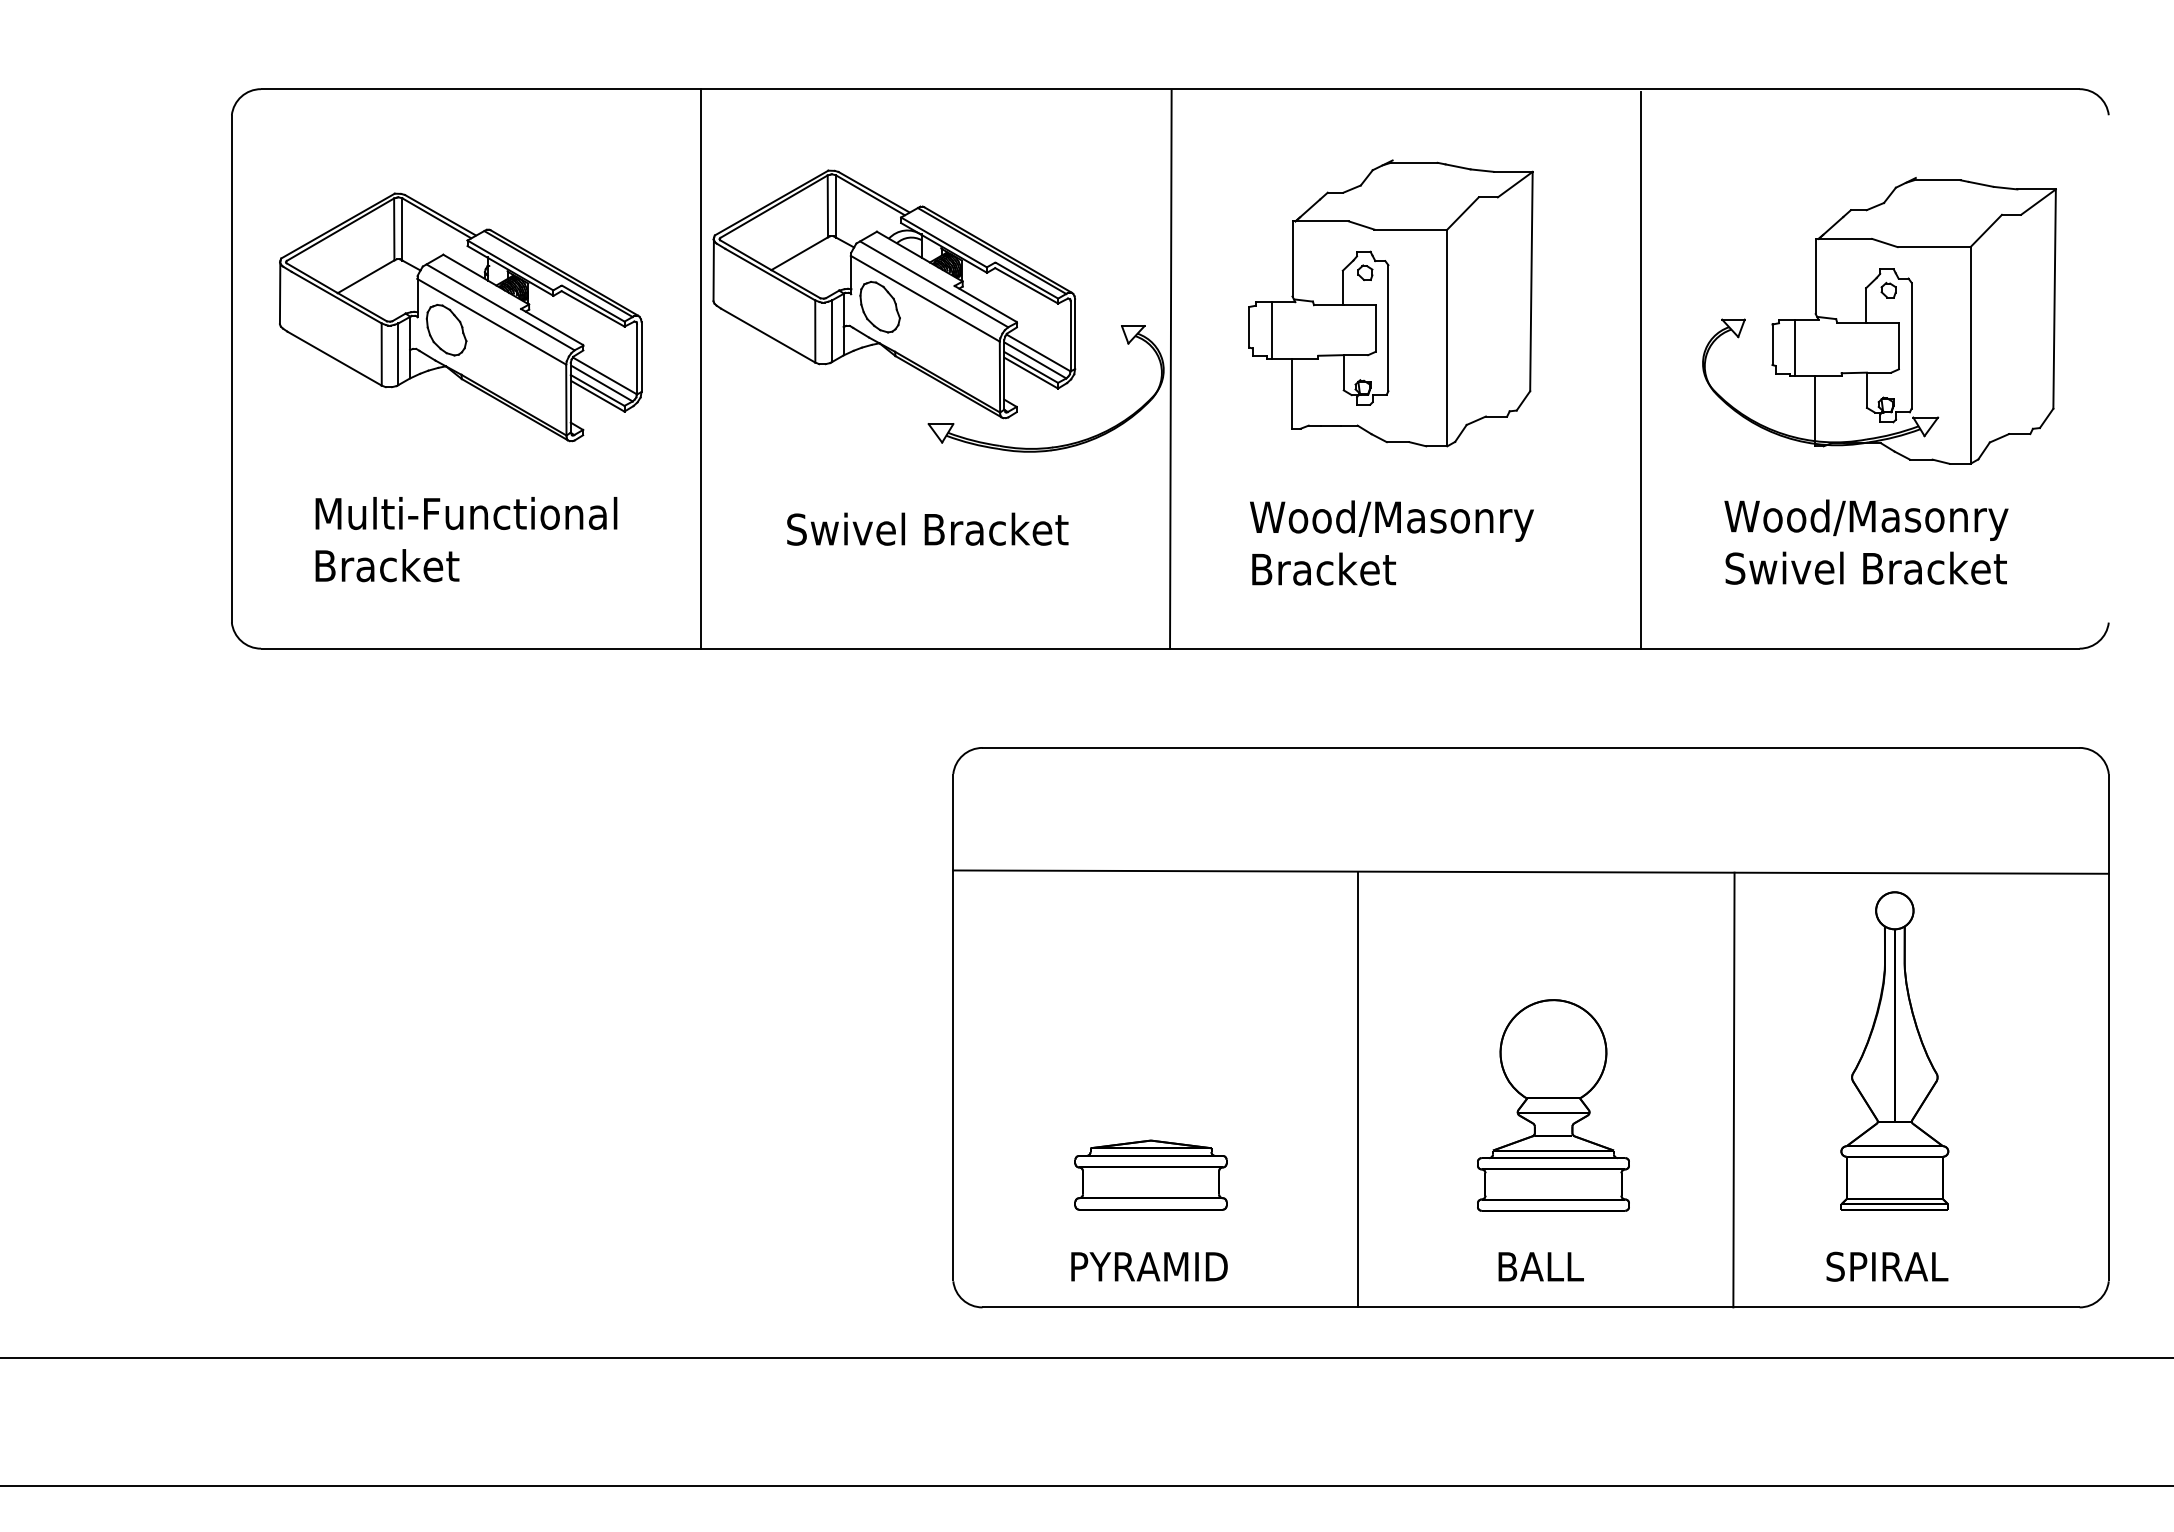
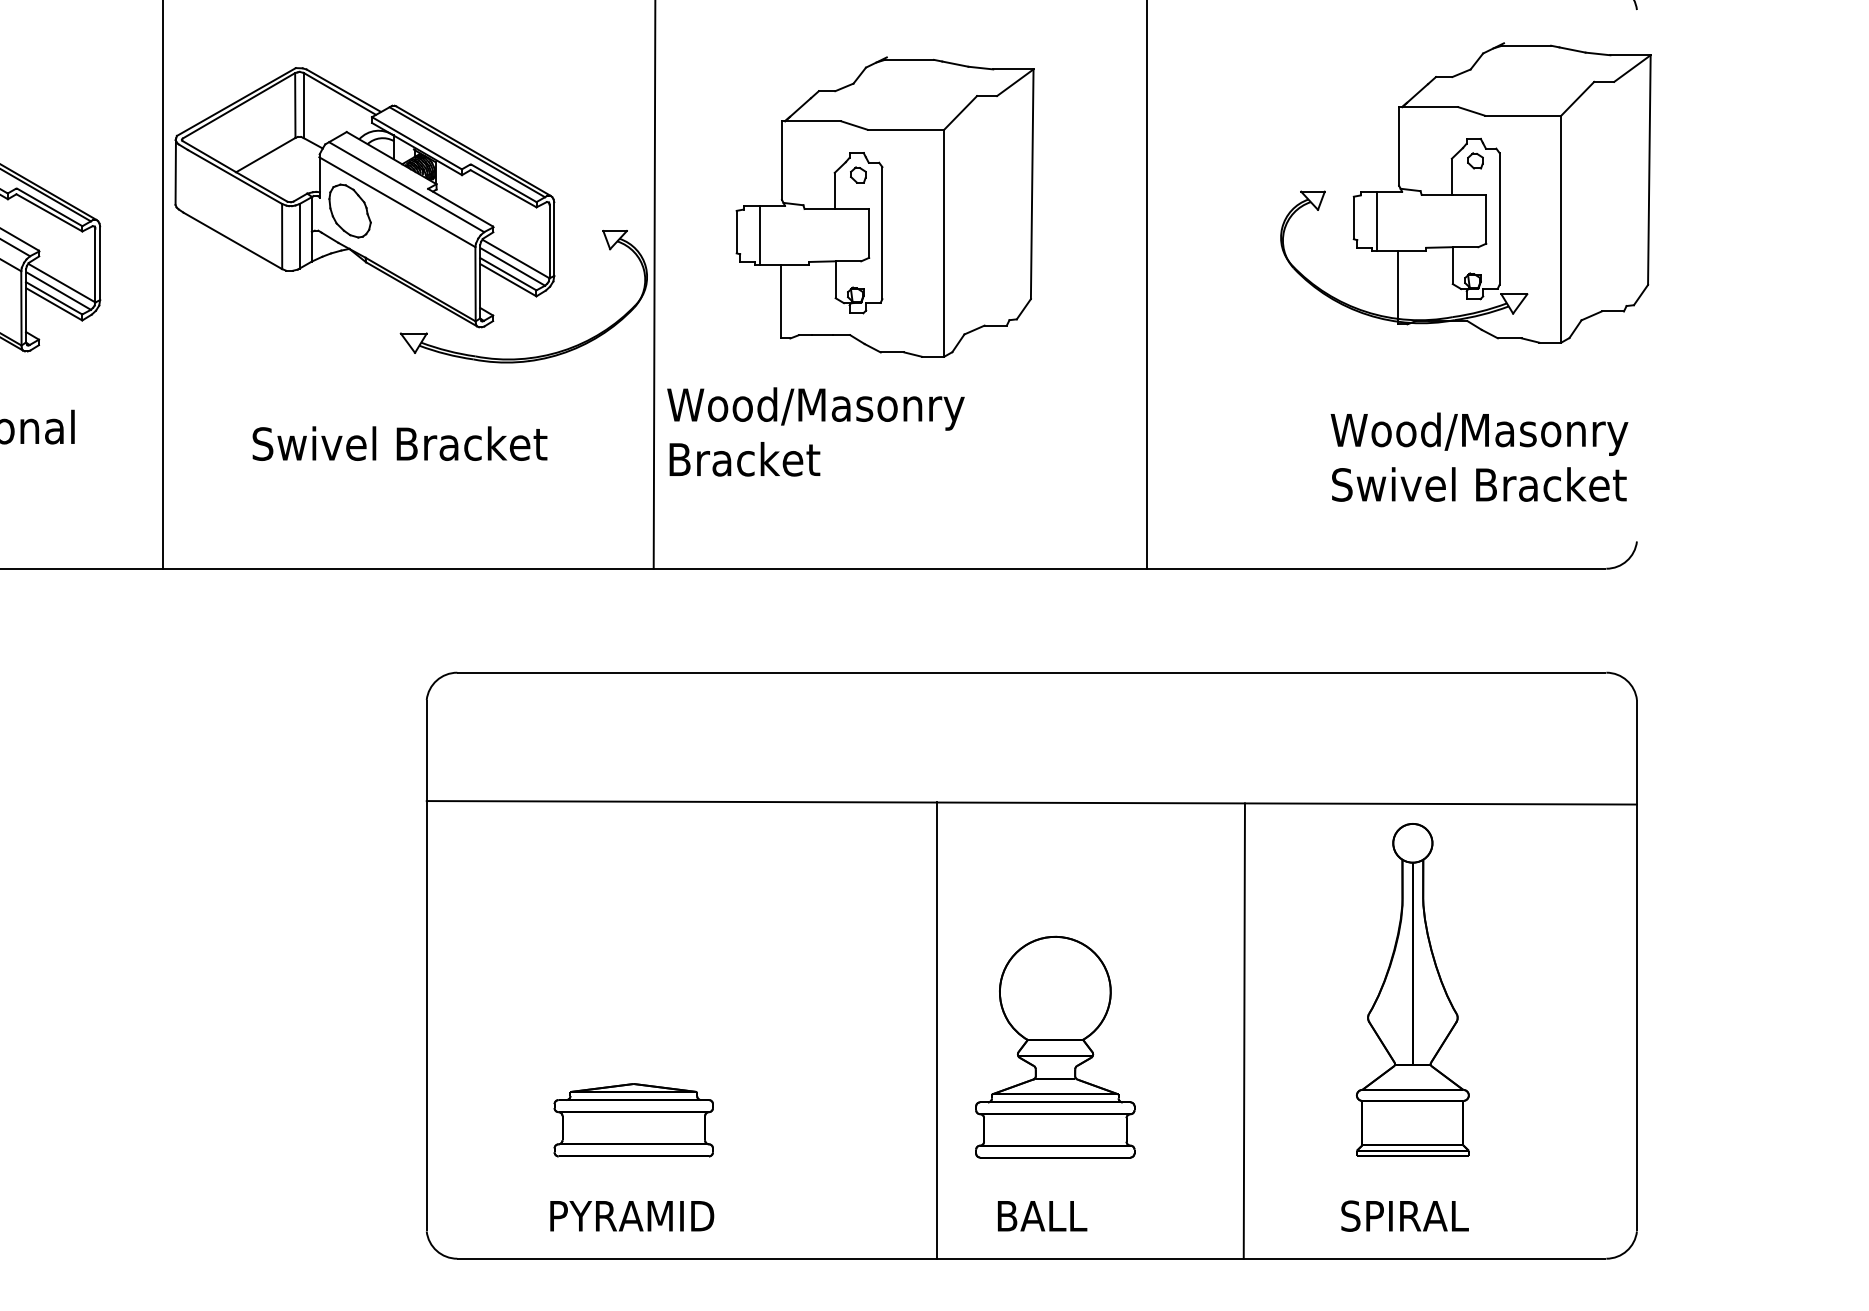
part: (1879, 320) -> (1465, 192), moved
text: (1866, 541) -> (1479, 456), moved
text: (1391, 542) -> (815, 431), moved
line: (1357, 1089) -> (936, 1030), moved

